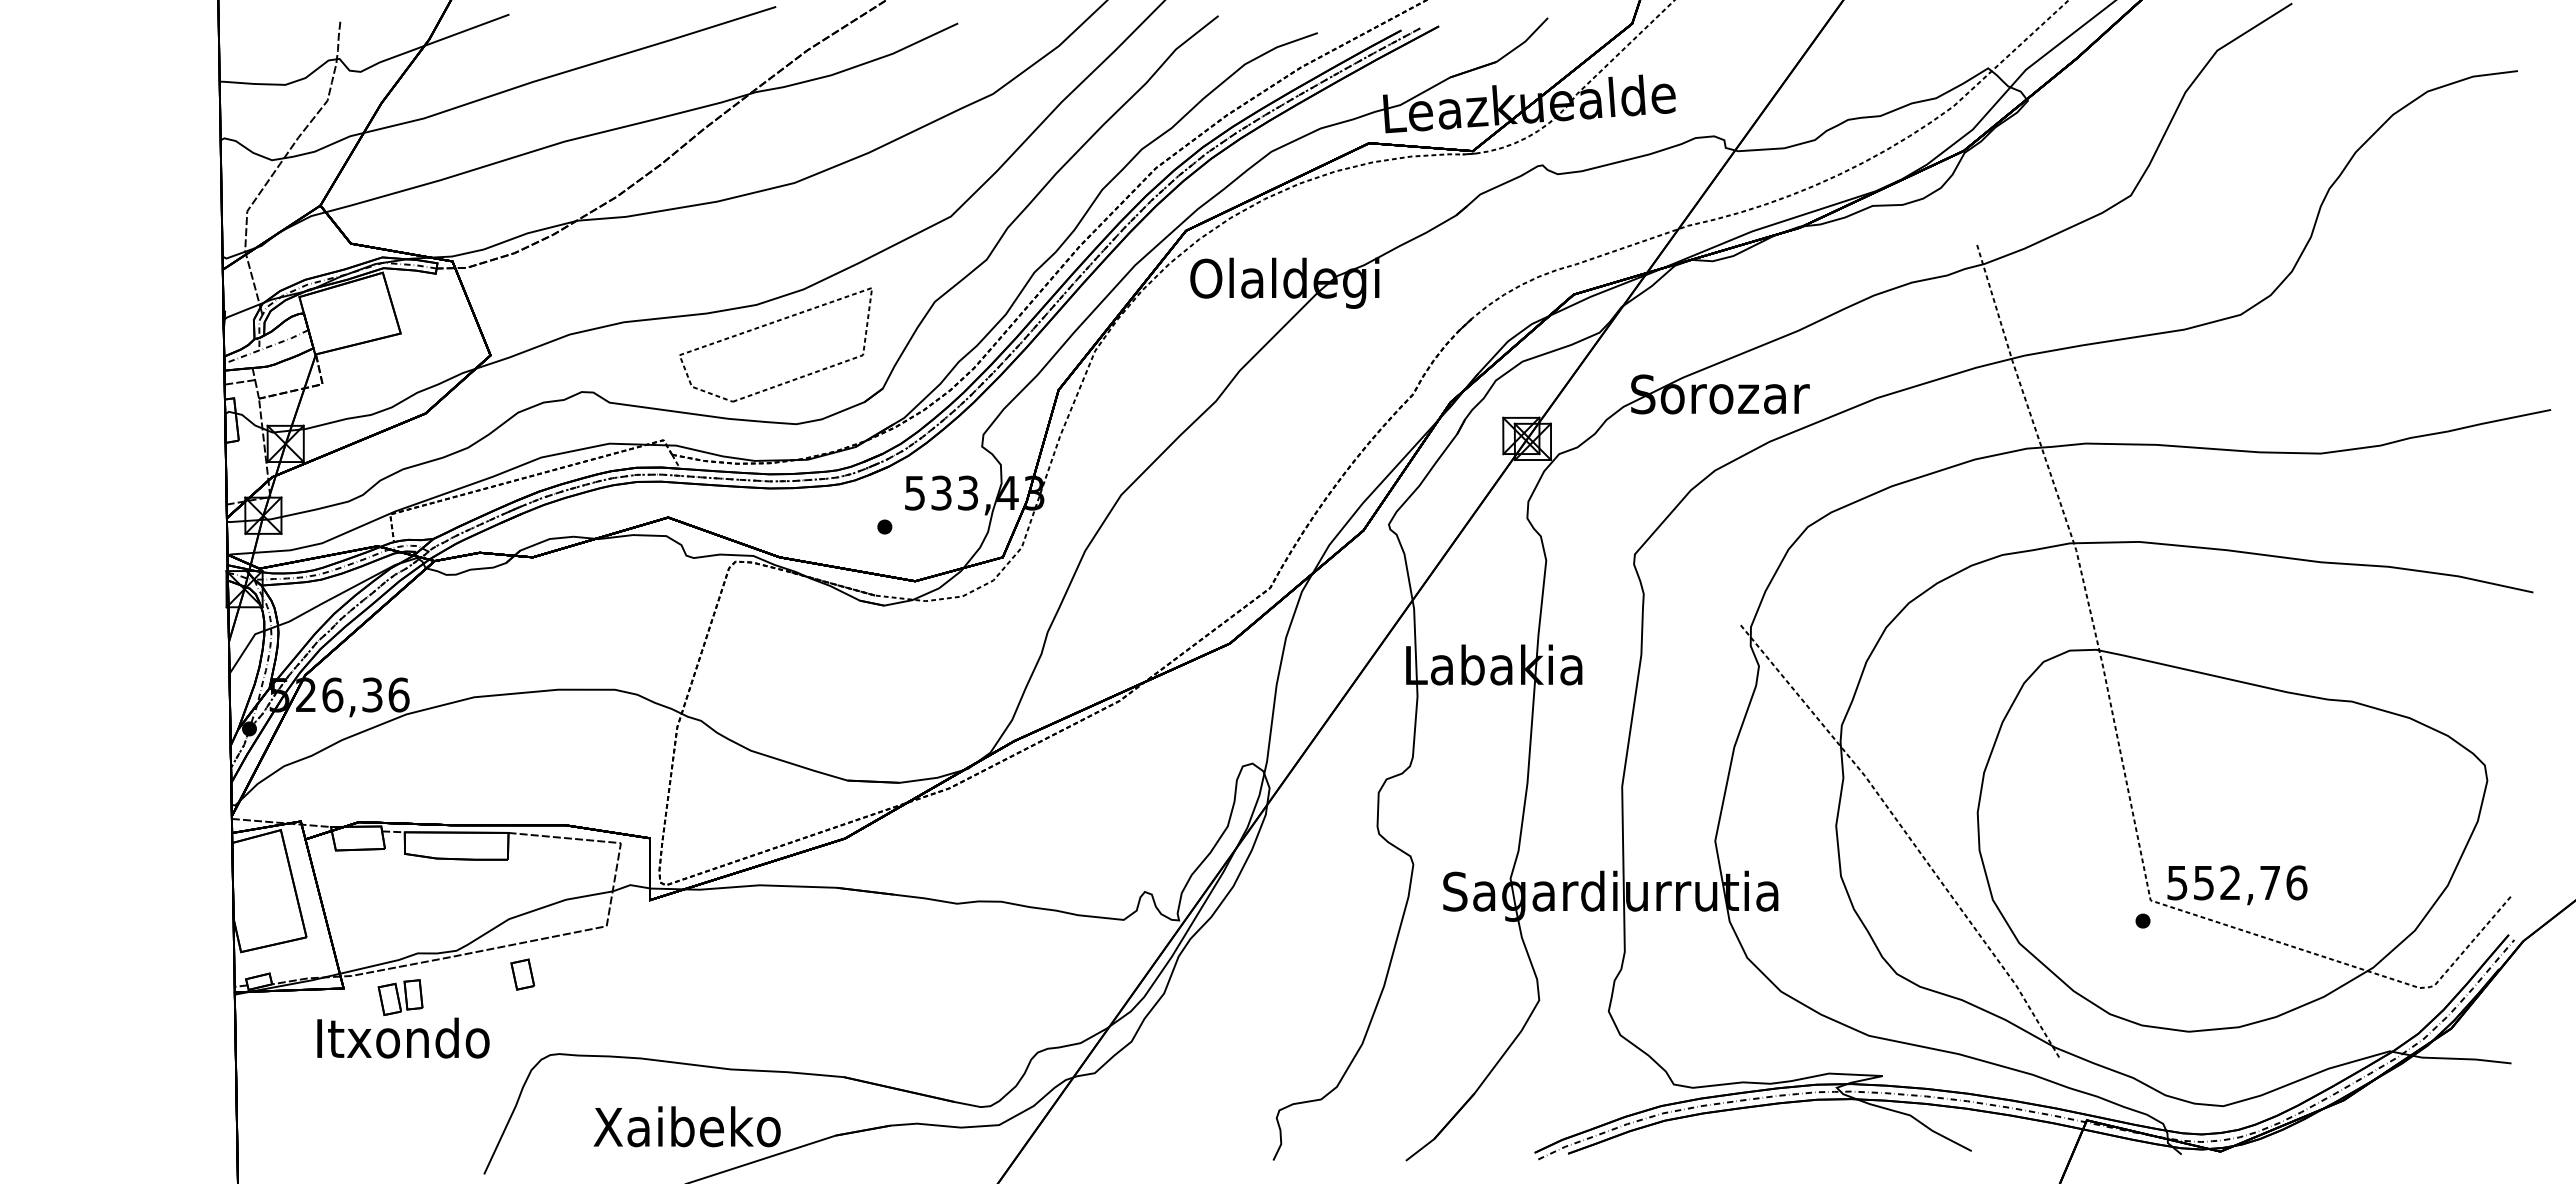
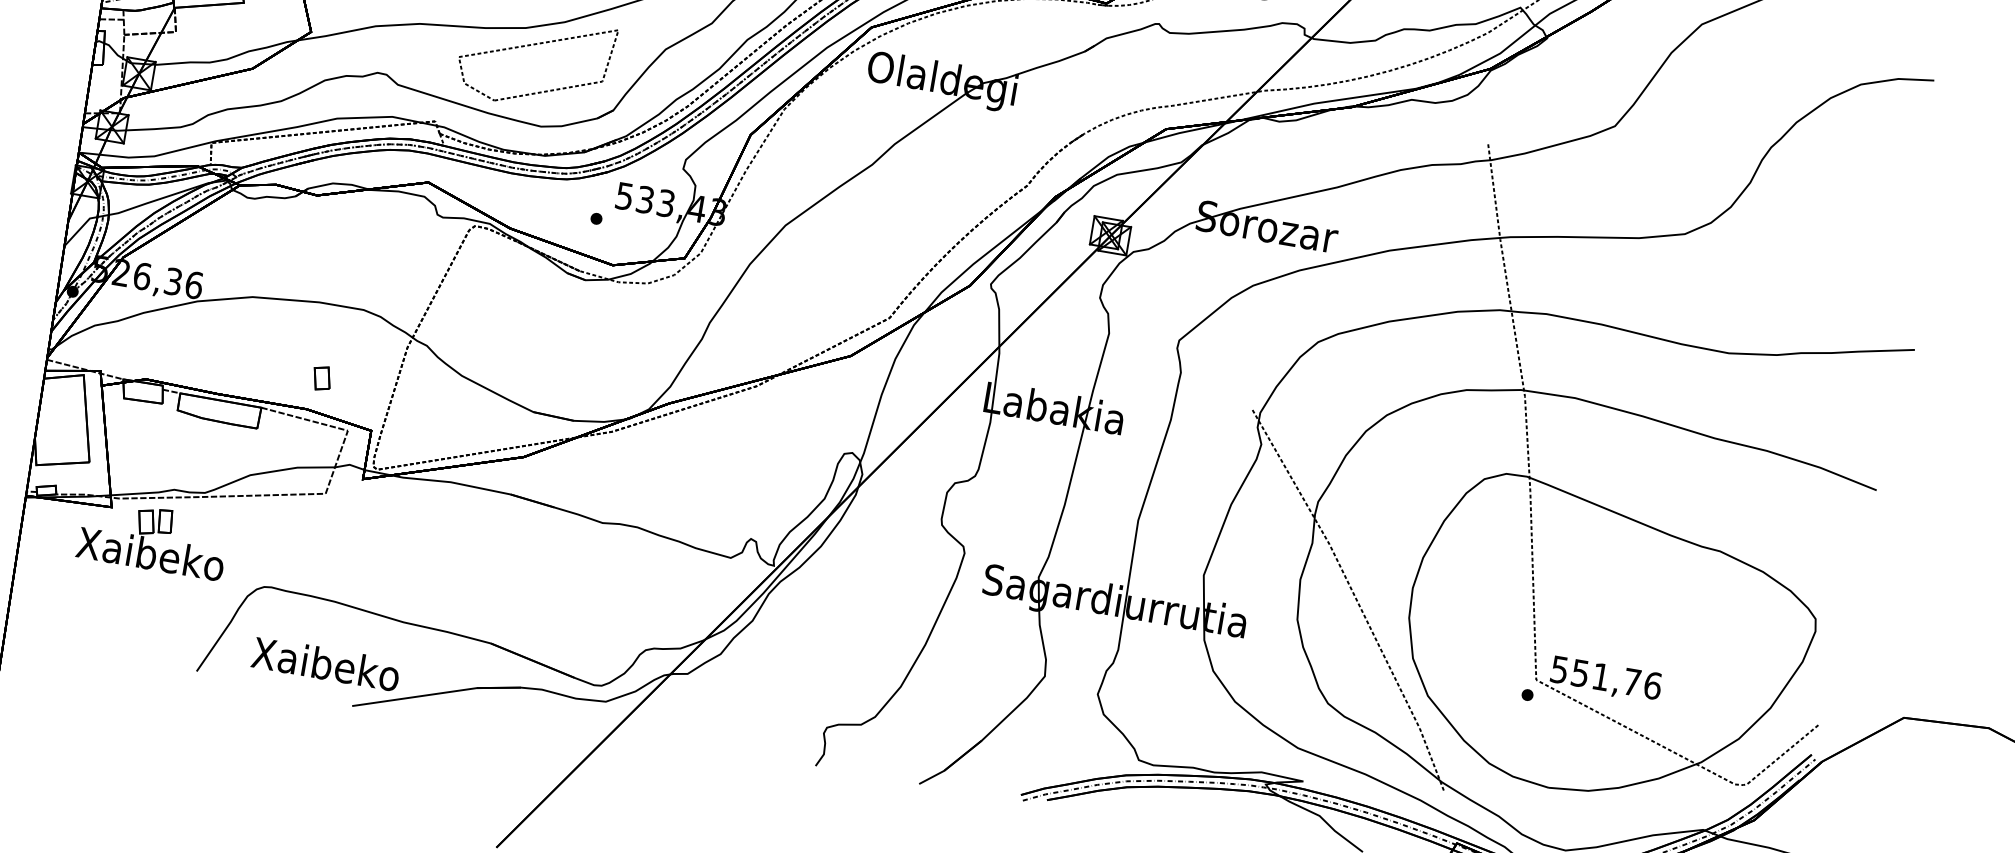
text: (2229, 882) -> (1600, 676), 552,76 -> 551,76
part: (522, 974) -> (321, 378), moved
text: (401, 1037) -> (150, 553), Itxondo -> Xaibeko
text: (686, 1126) -> (325, 663), moved

